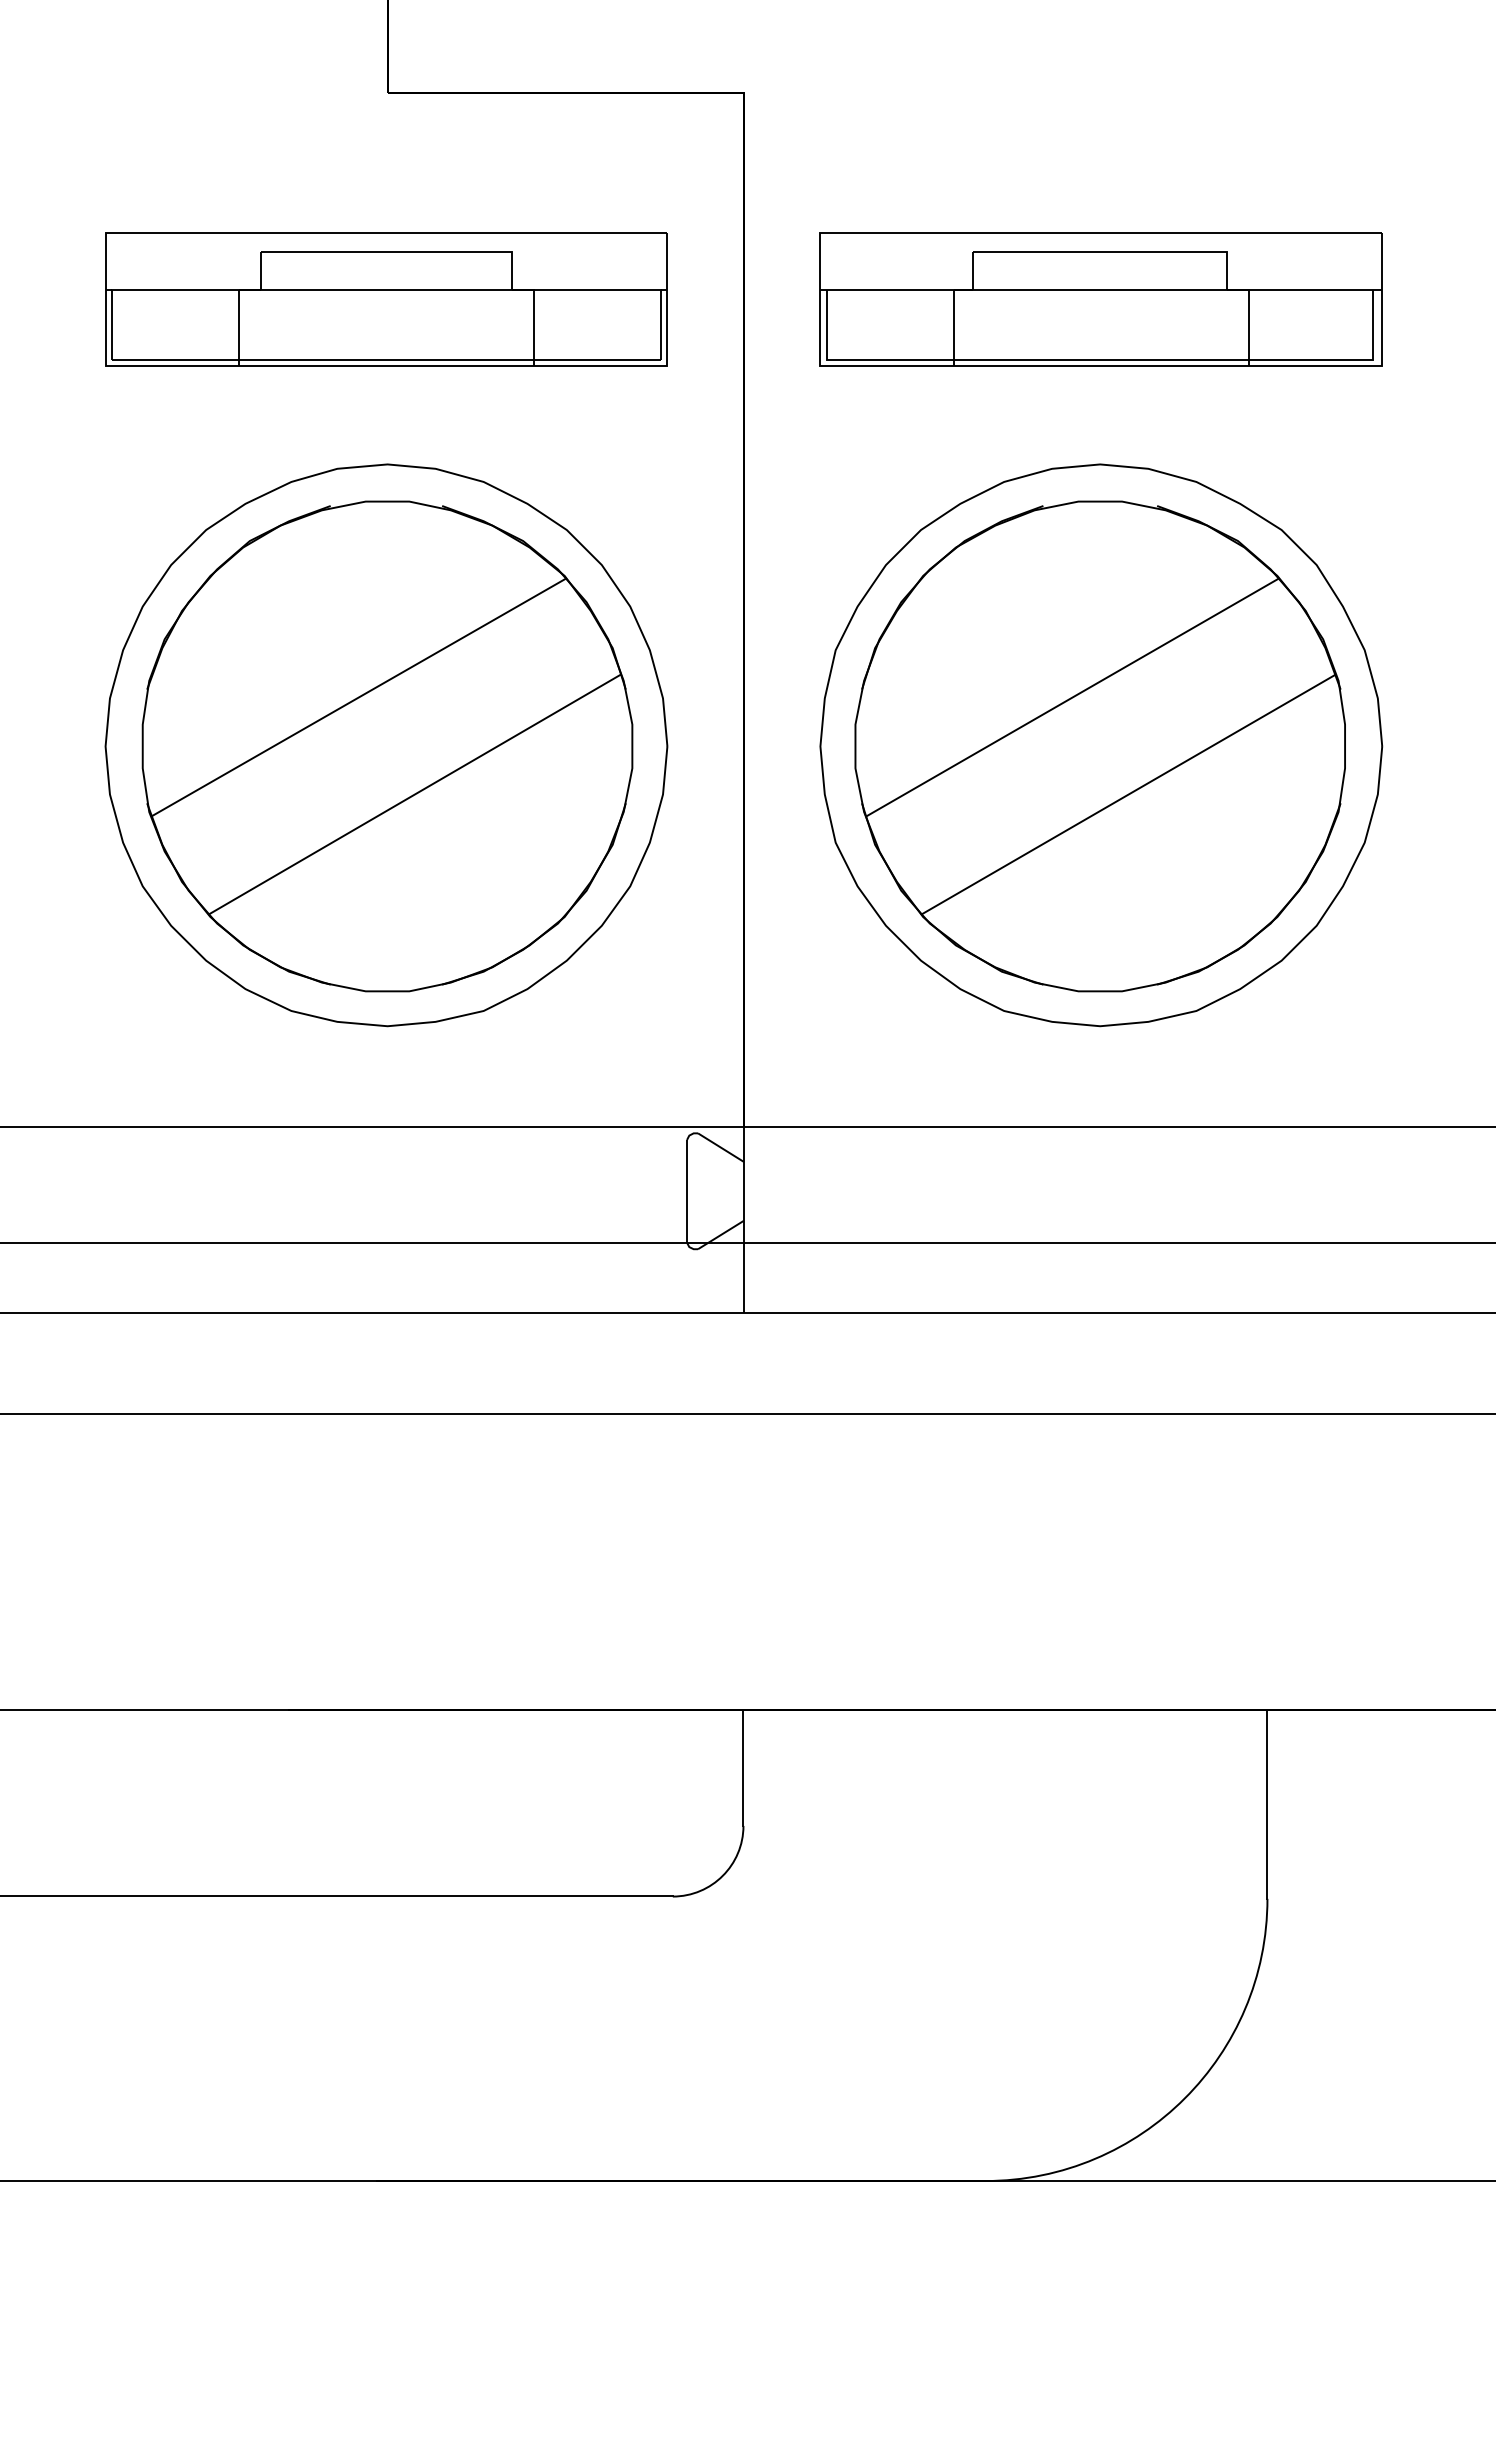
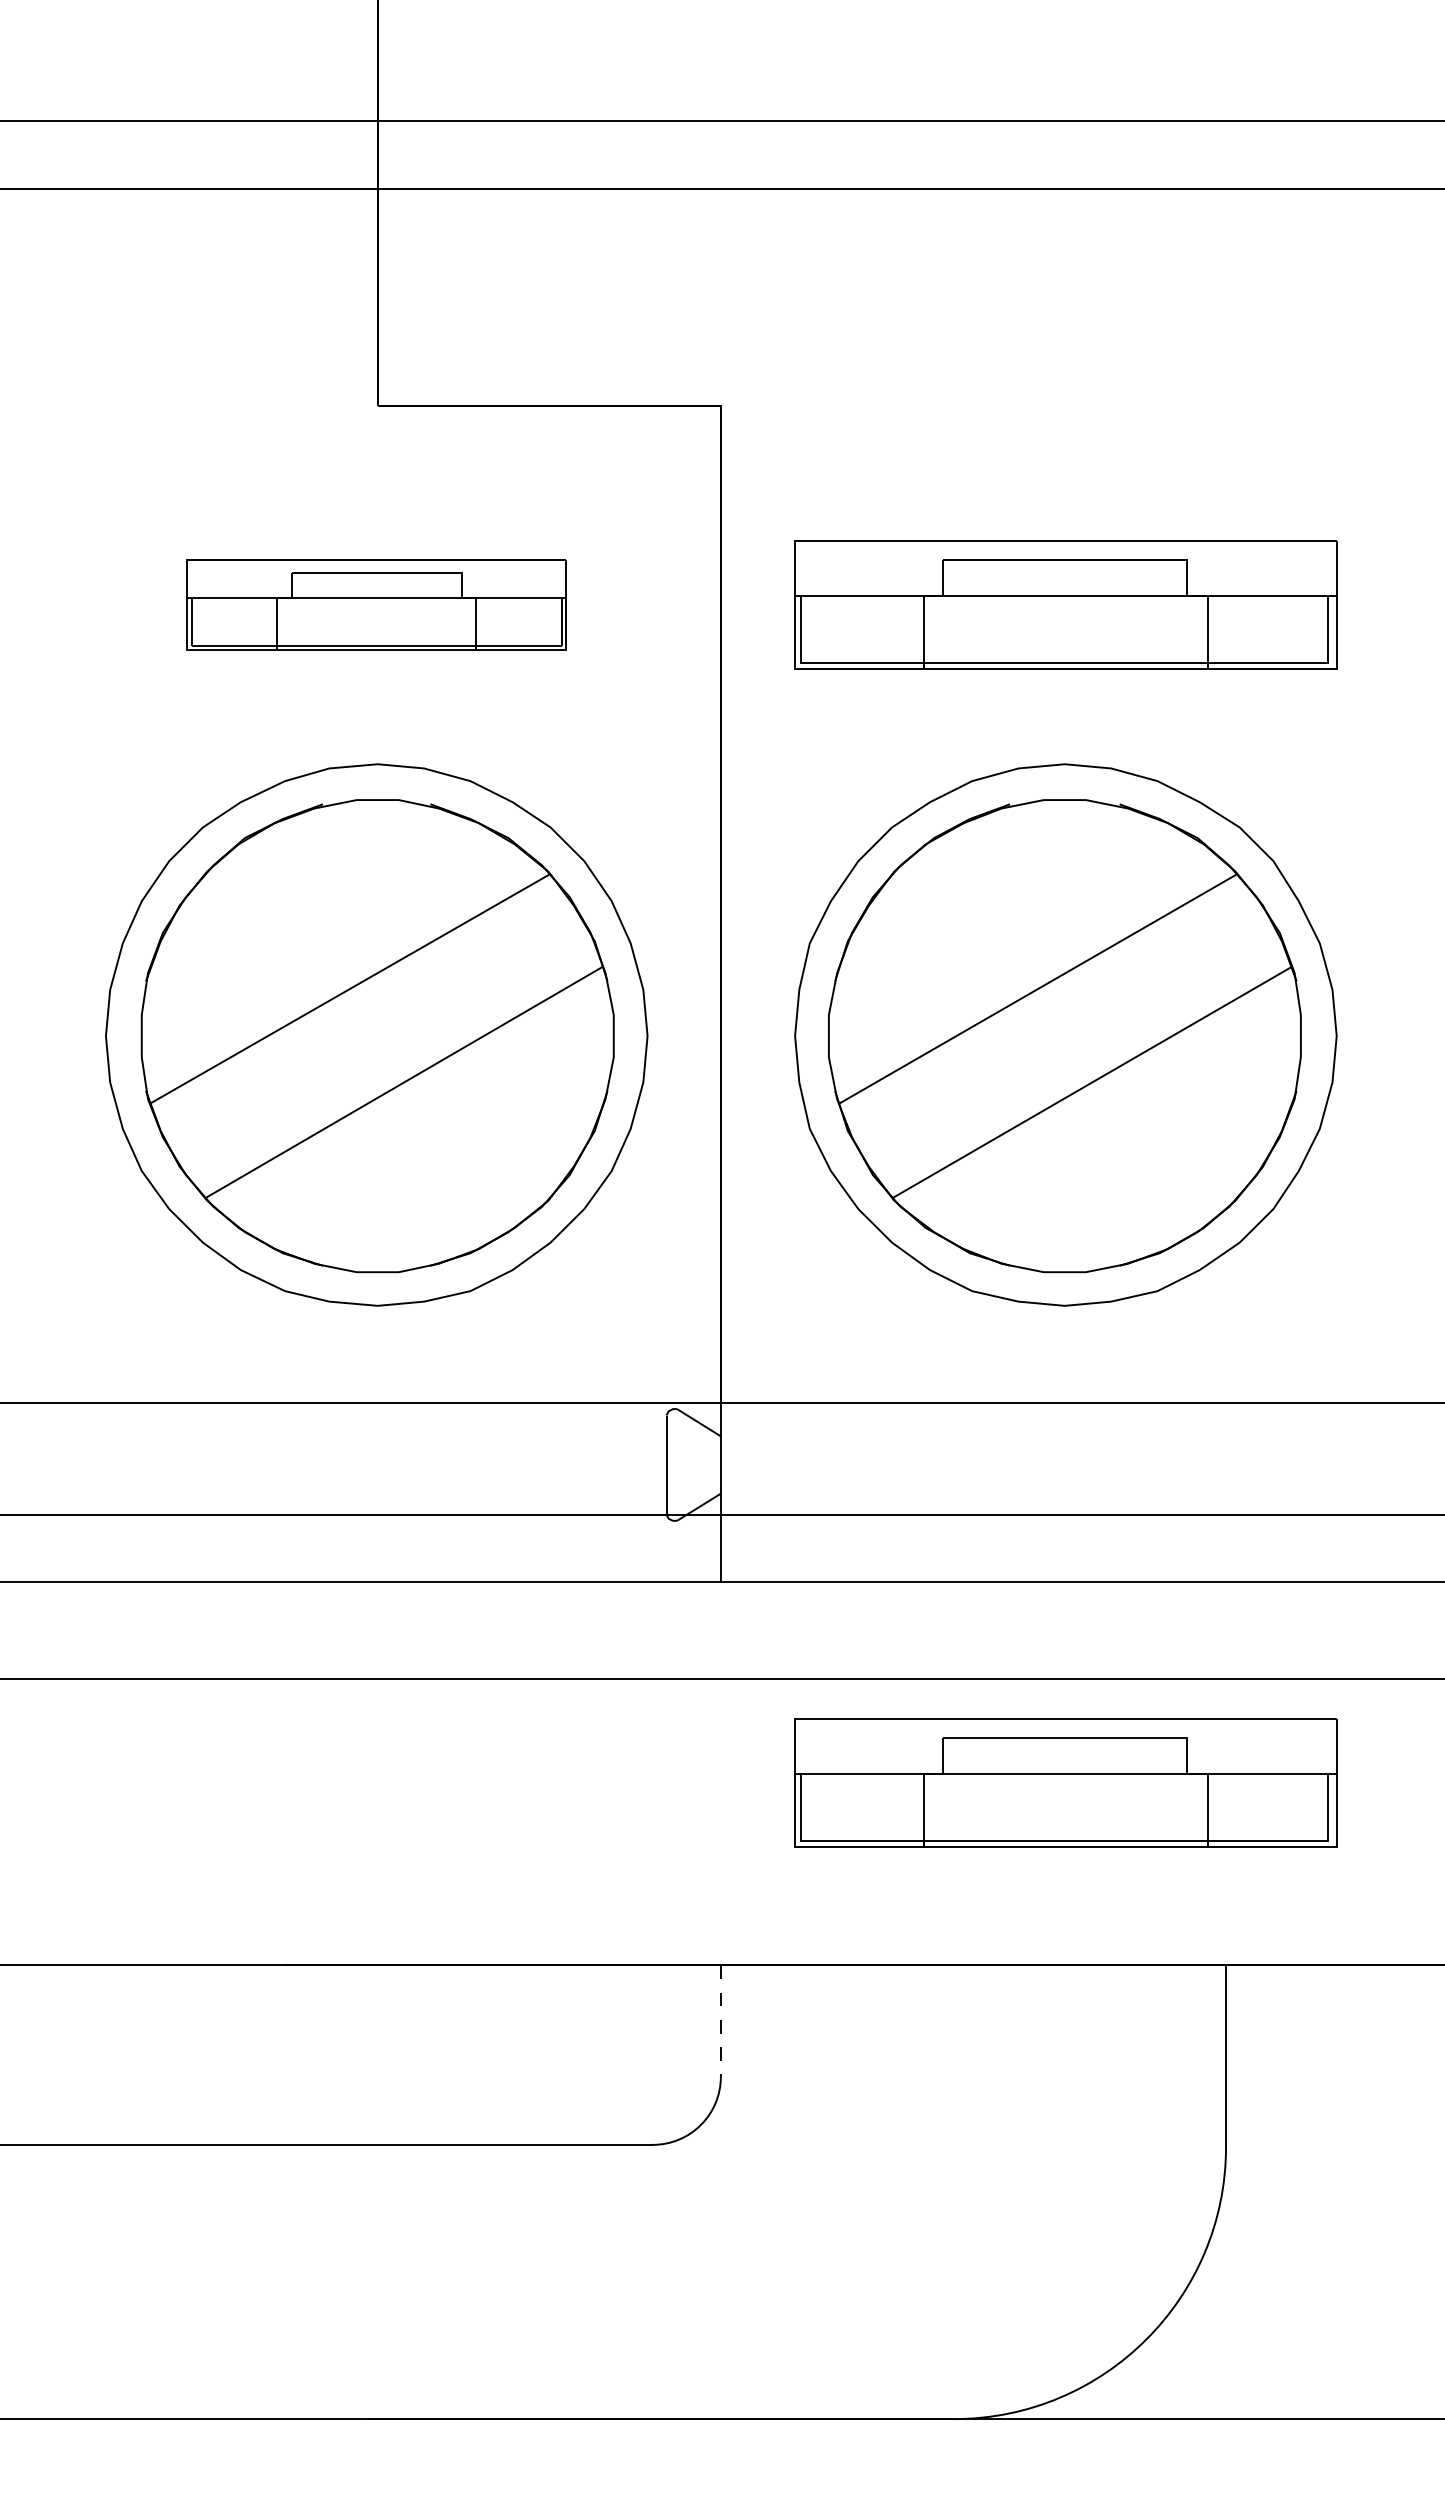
part: (386, 298) -> (376, 604), size x0.7
part: (1100, 1520) -> (1065, 1782), added
line: (743, 1768) -> (720, 2021), solid -> dashed

